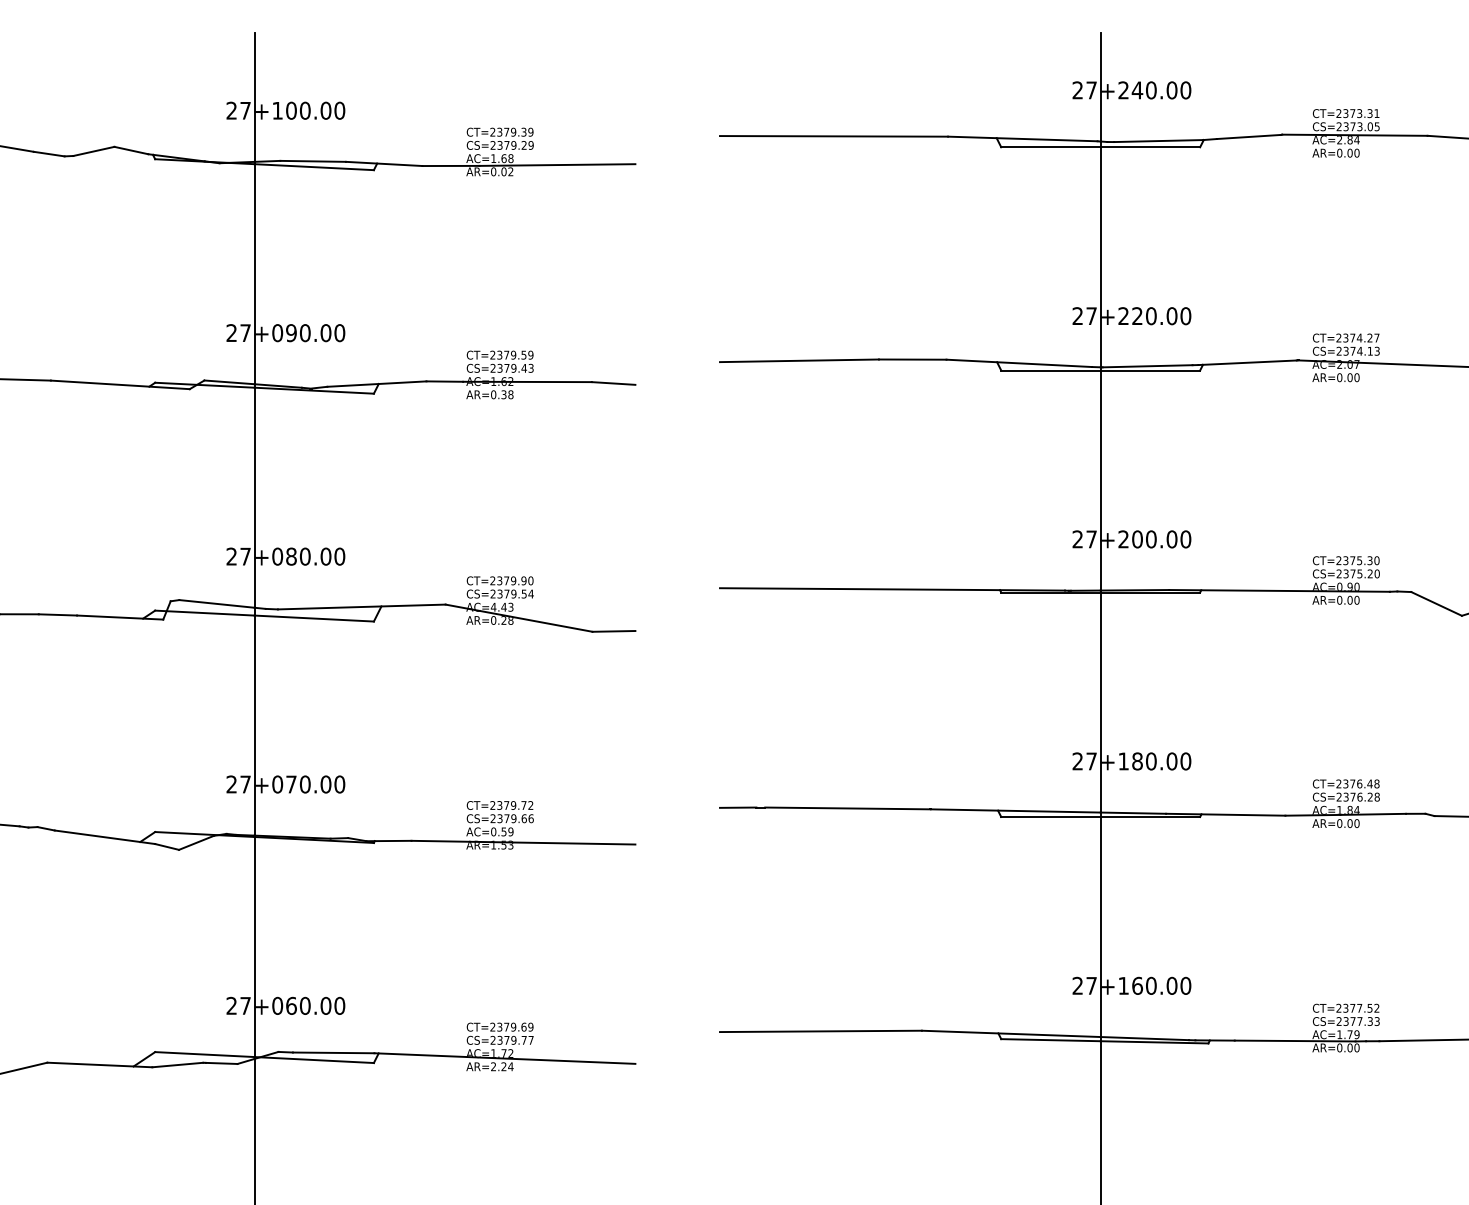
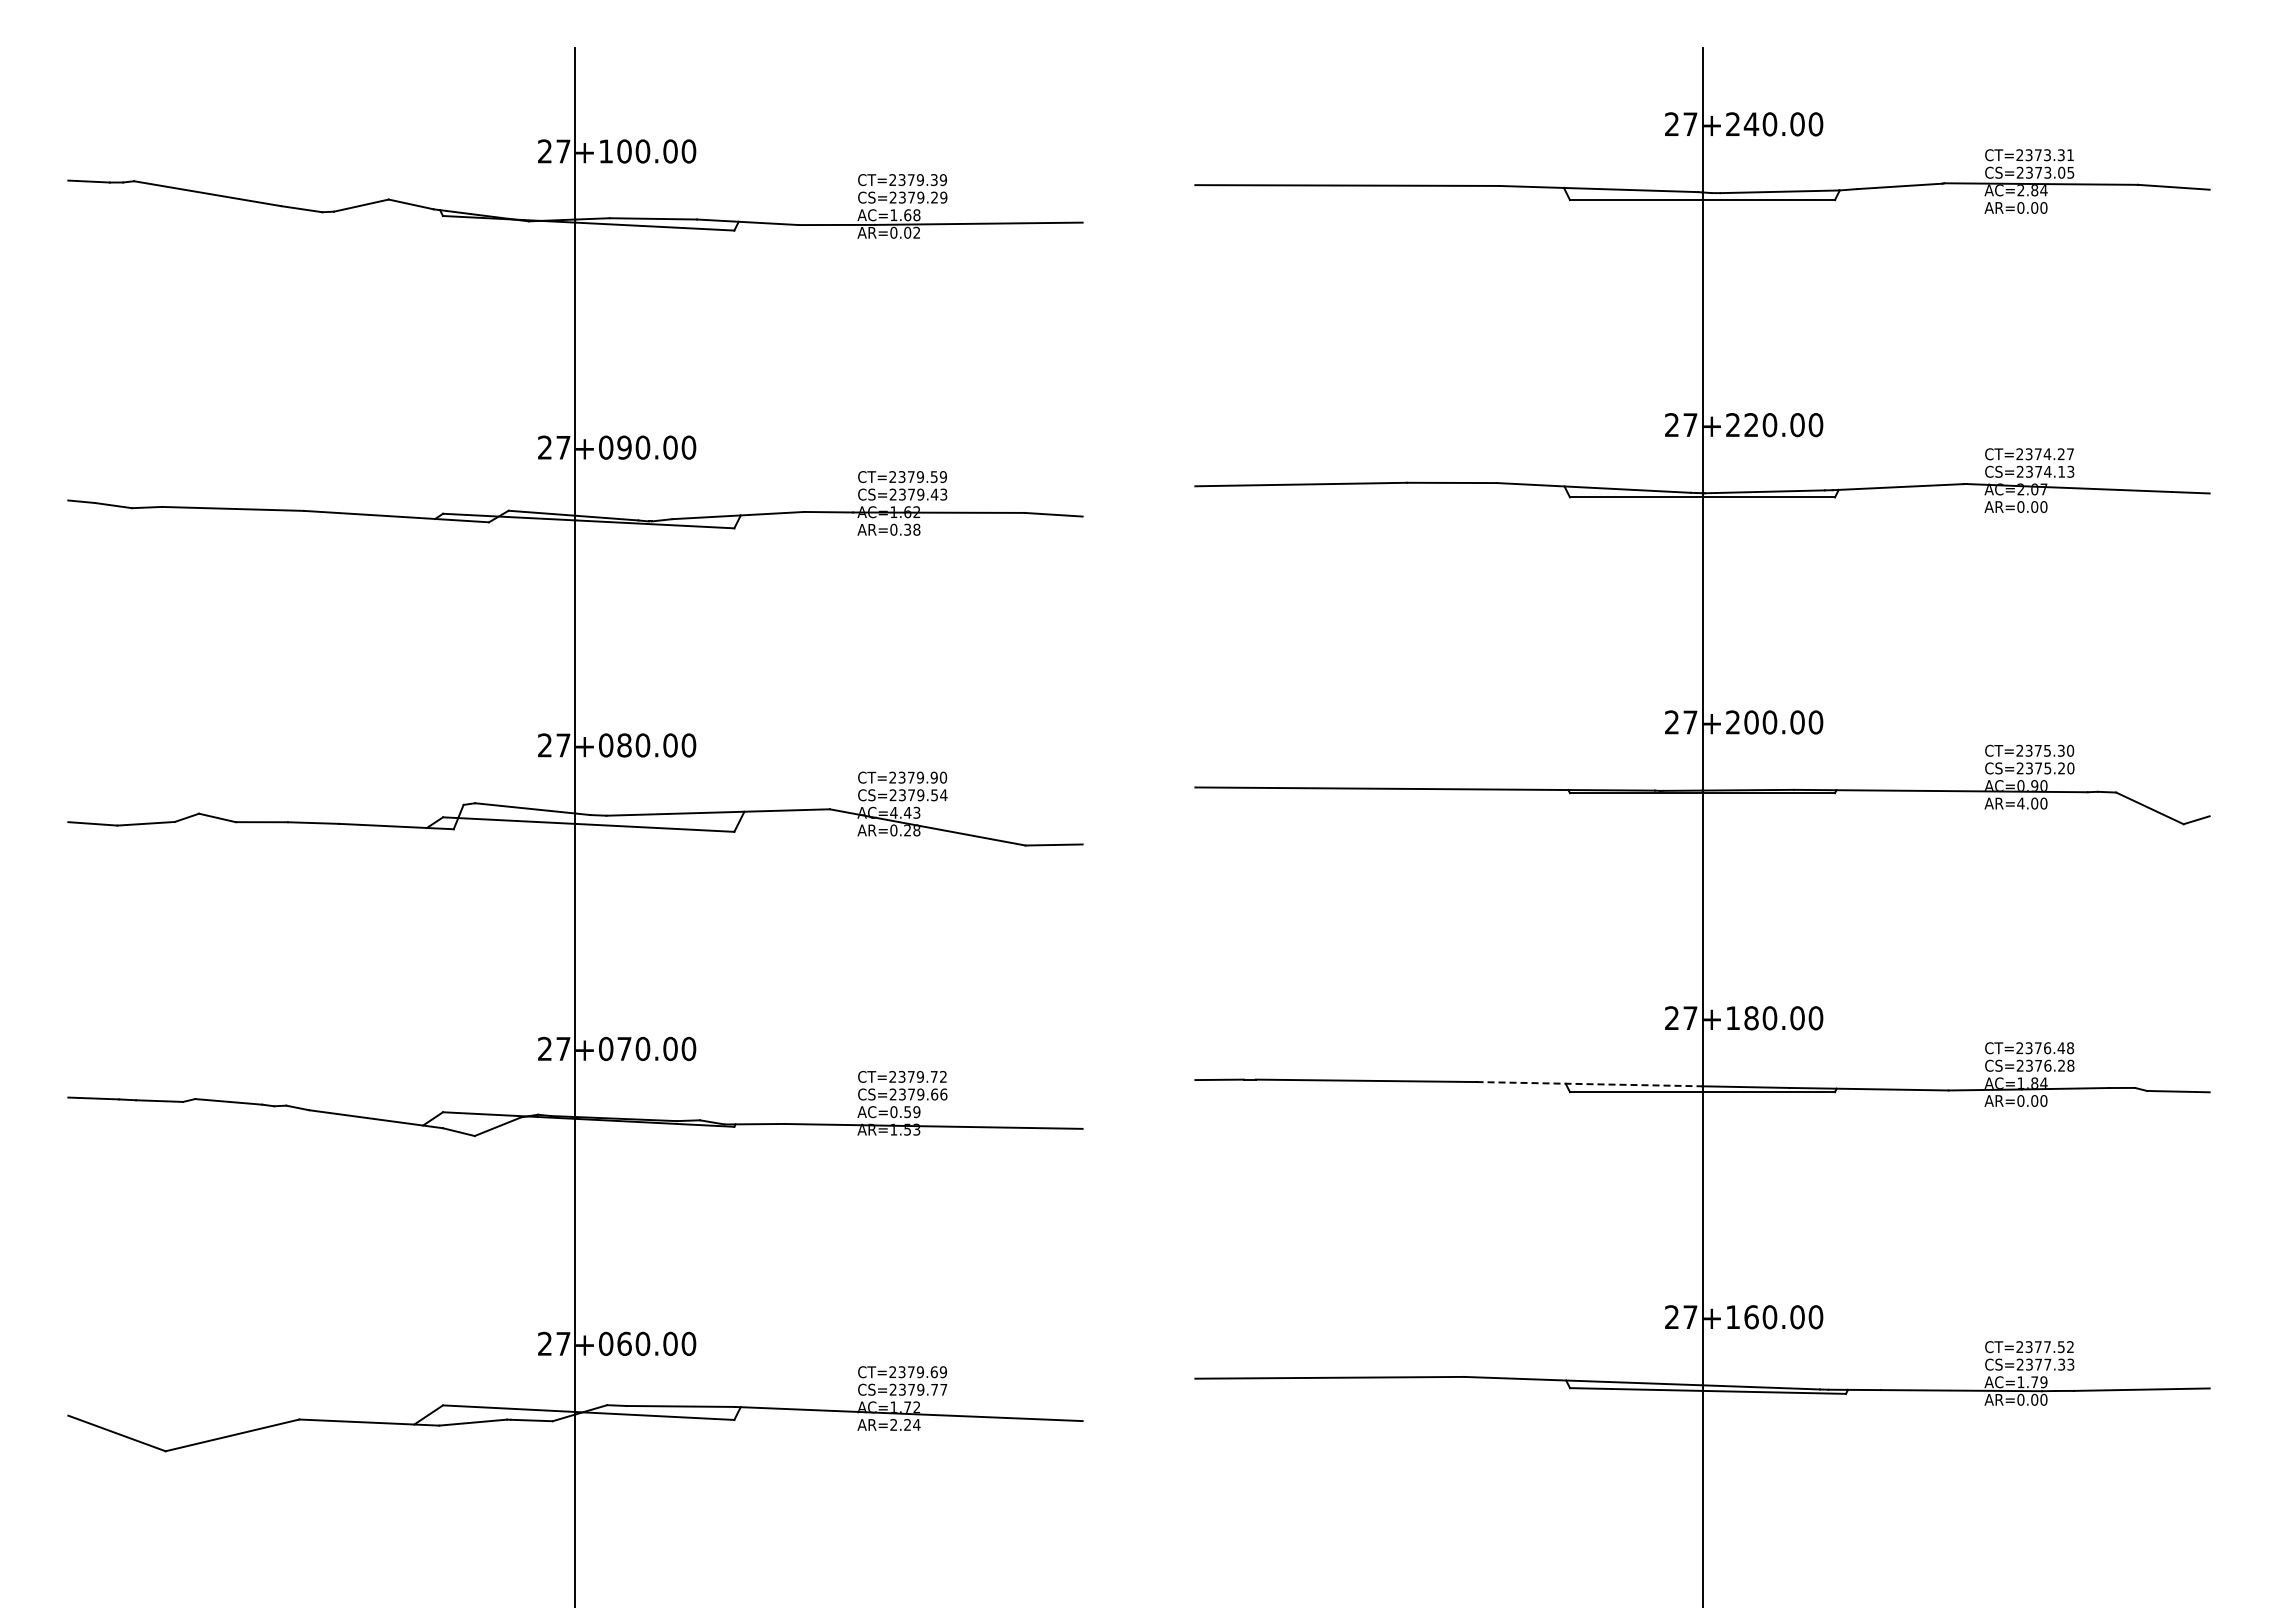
text: (1339, 600) -> (2020, 803), AR=0.00 -> AR=4.00
line: (1015, 811) -> (1589, 1084), solid -> dashed

